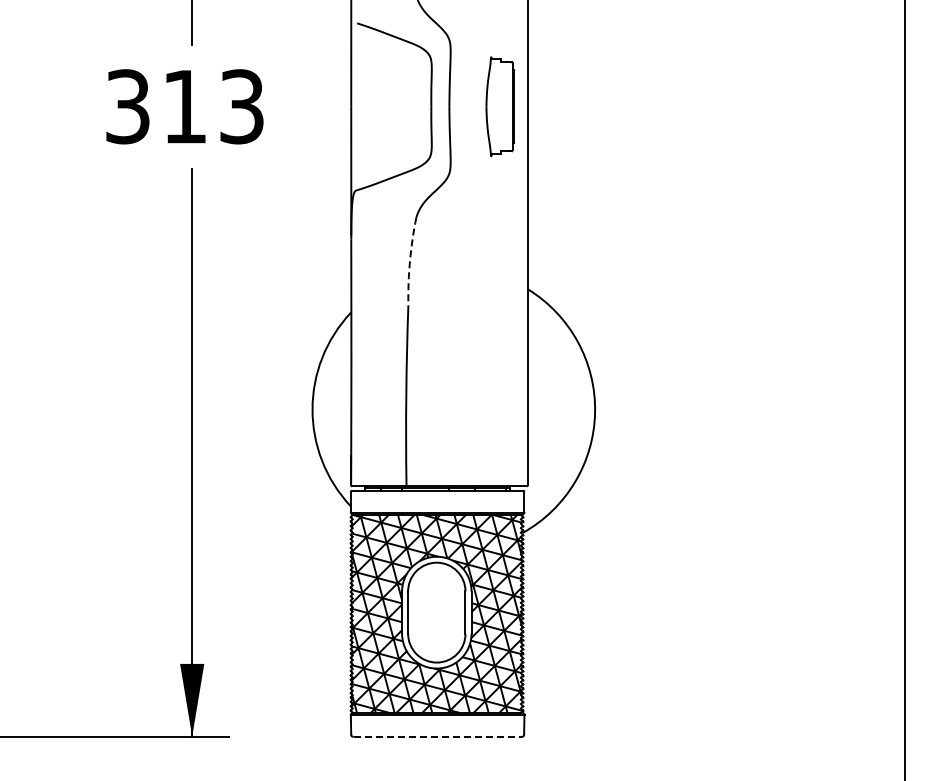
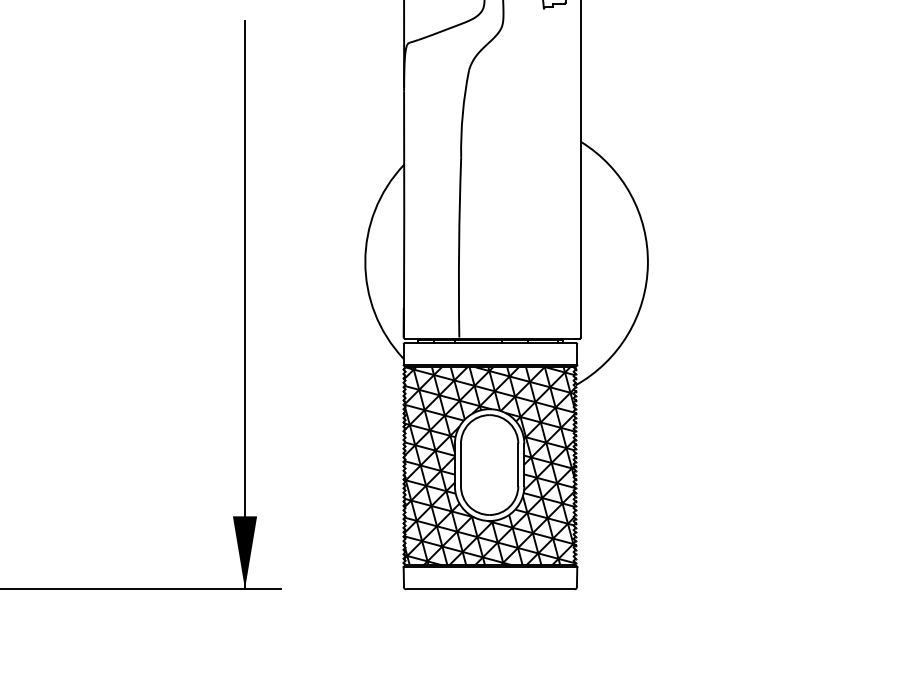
arc: (409, 261) -> (462, 113), dashed -> solid
line: (437, 736) -> (490, 588), dashed -> solid

